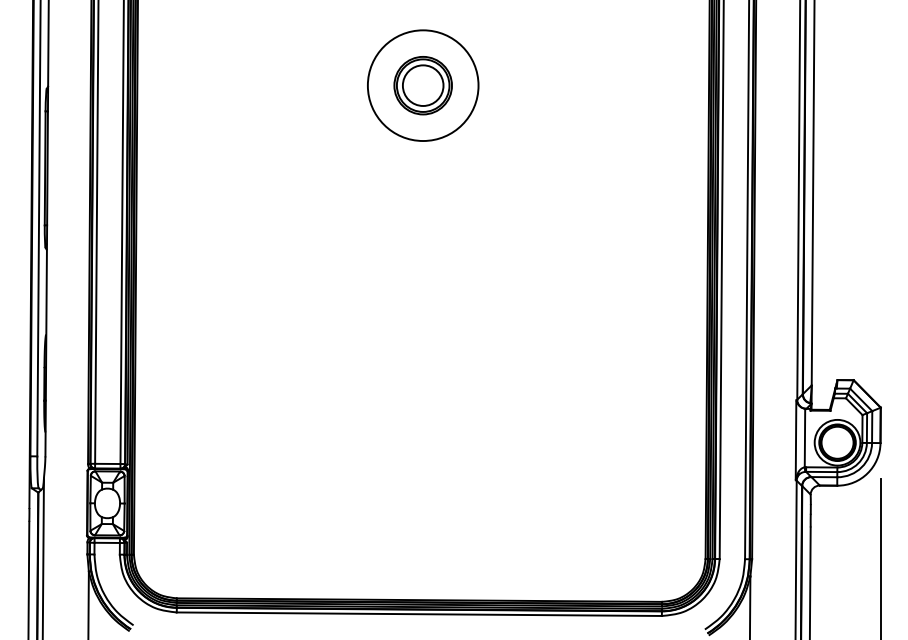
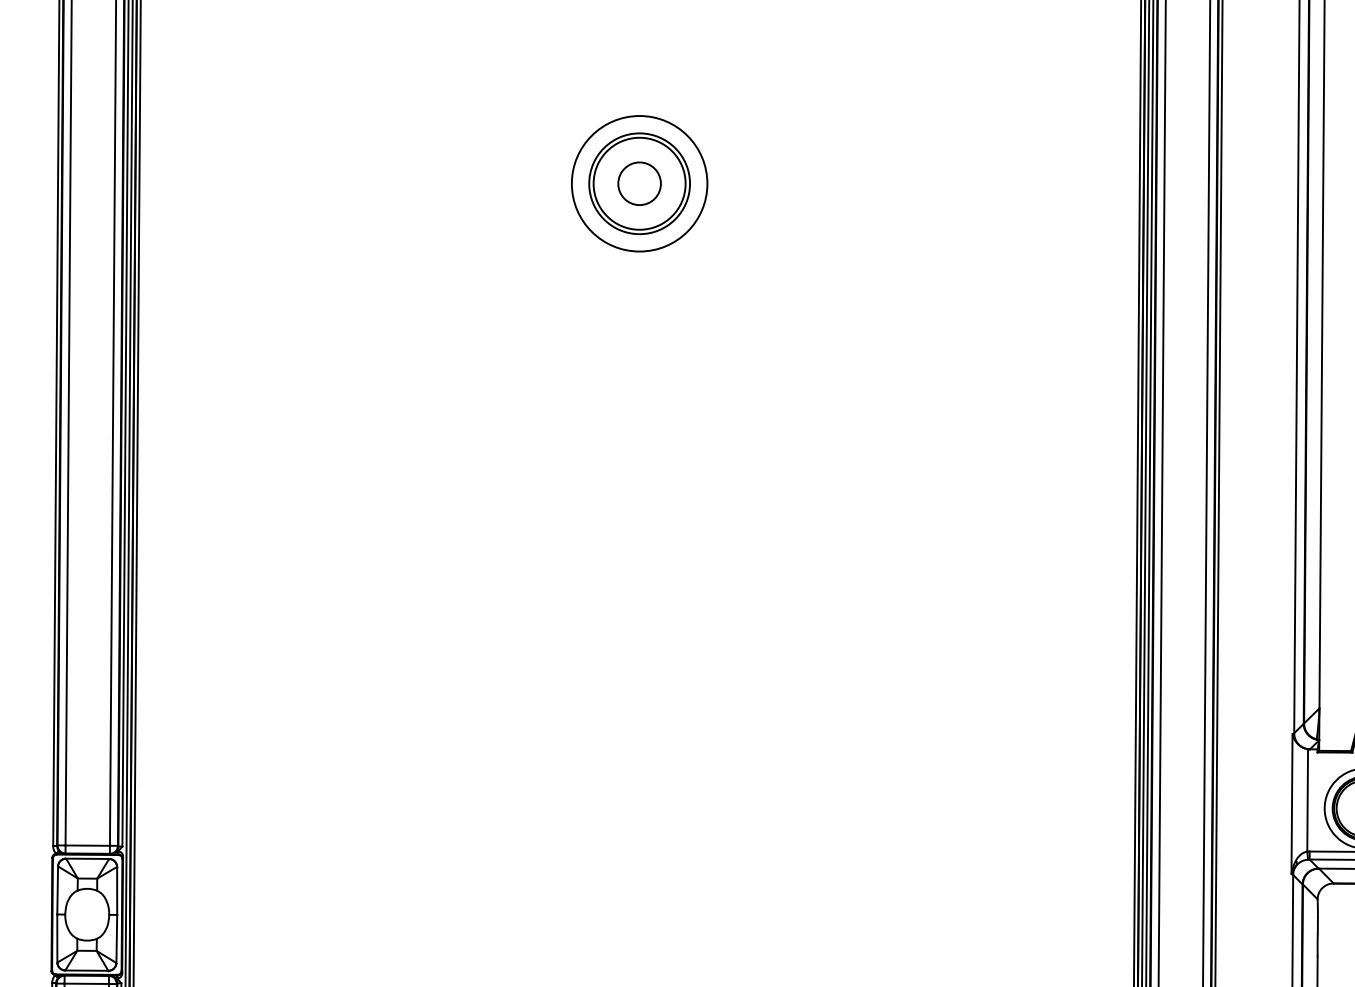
circle: (422, 85) -> (638, 183), size x0.6
circle: (422, 85) -> (638, 183), size x0.7

